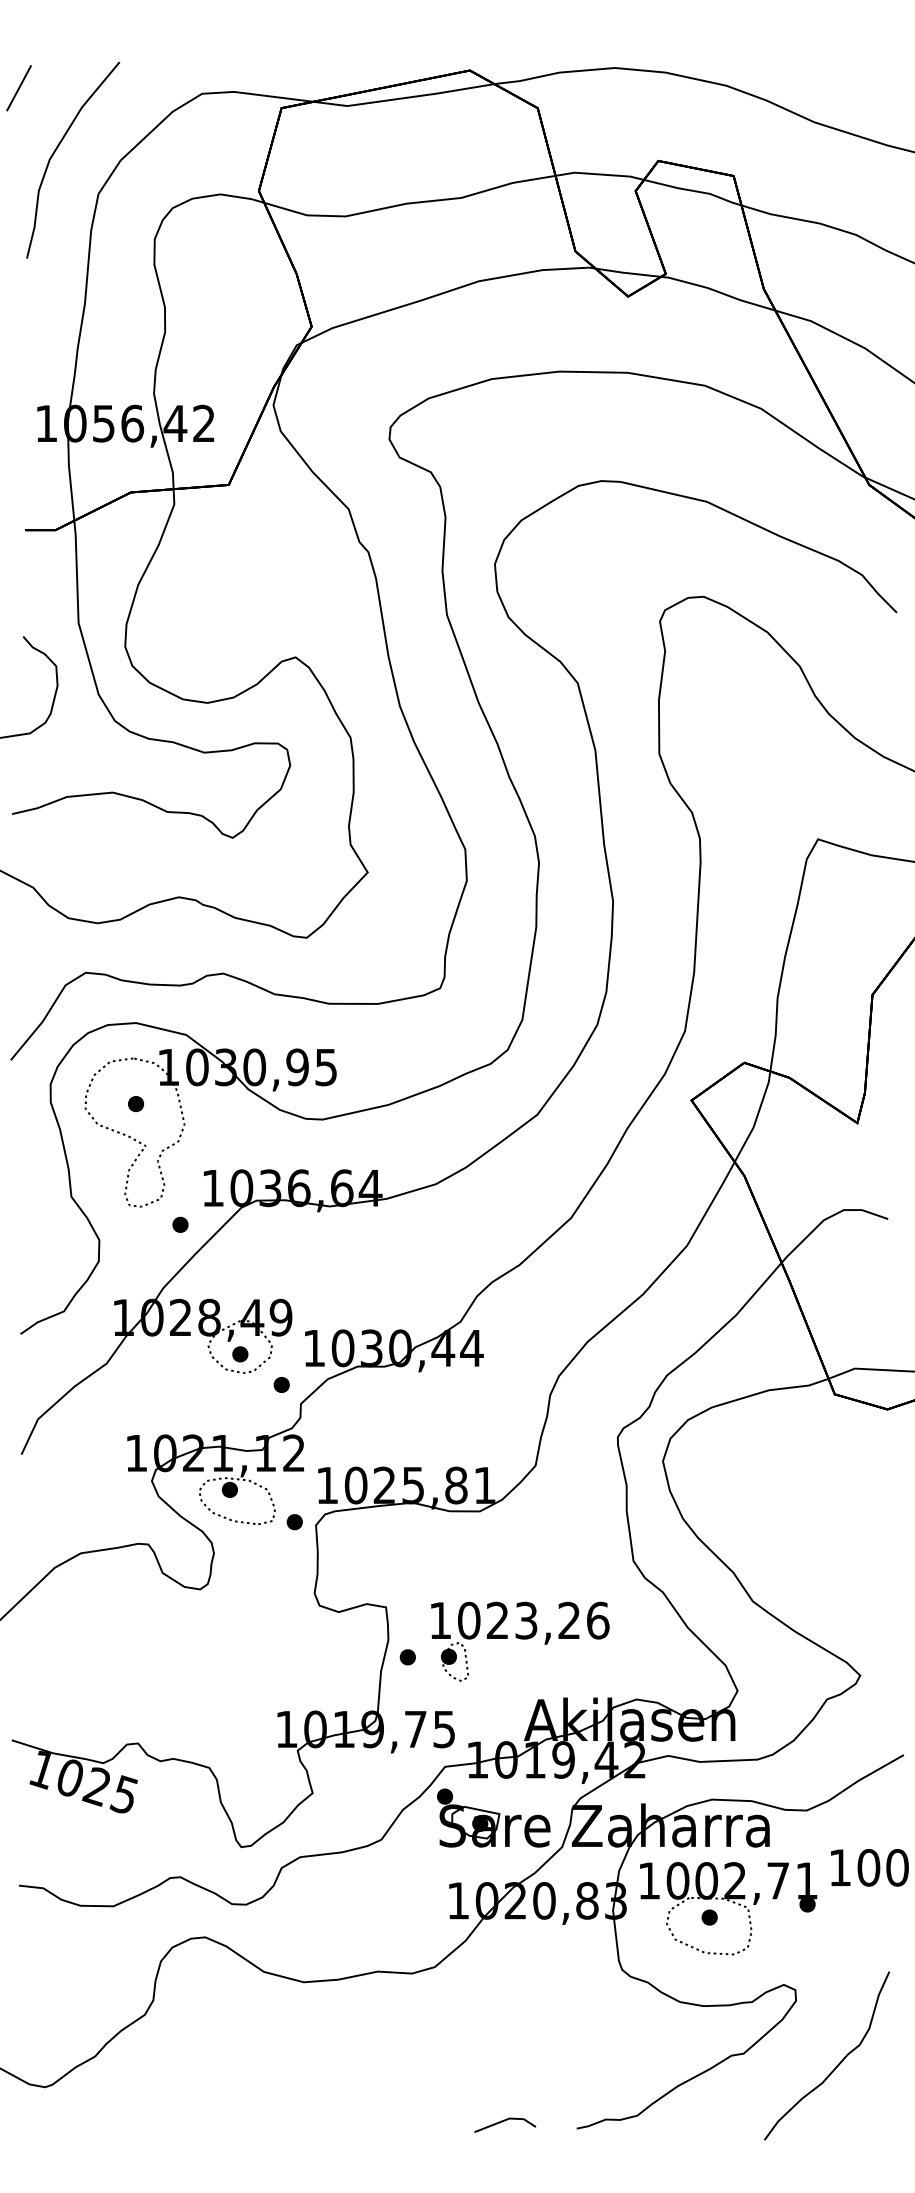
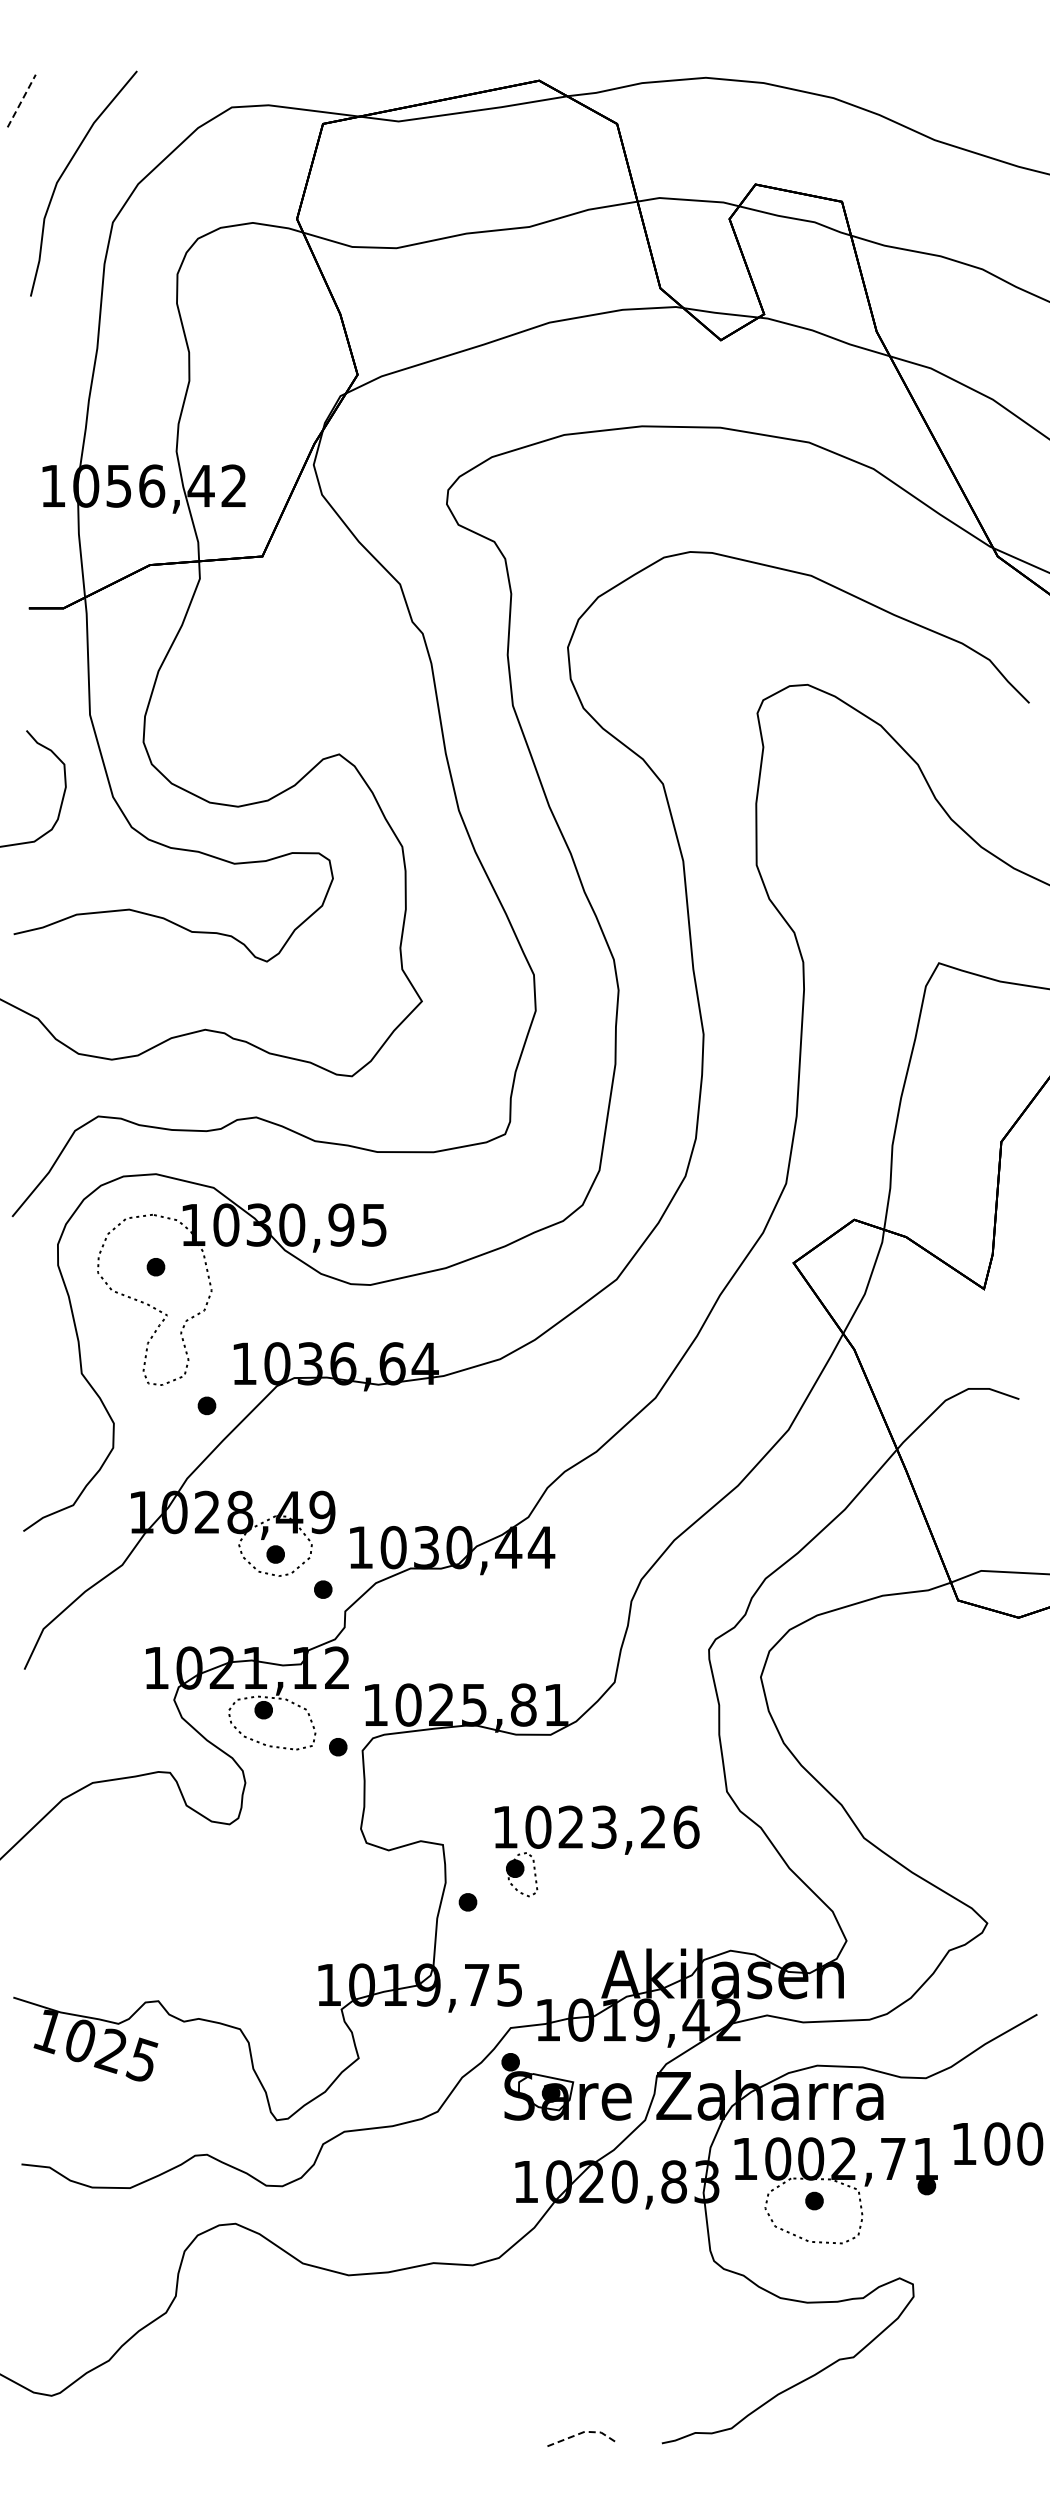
line: (18, 88) -> (21, 101), solid -> dashed
part: (519, 1641) -> (596, 1851), moved
curve: (837, 2064) -> (961, 2369), removed
line: (506, 2120) -> (581, 2433), solid -> dashed

